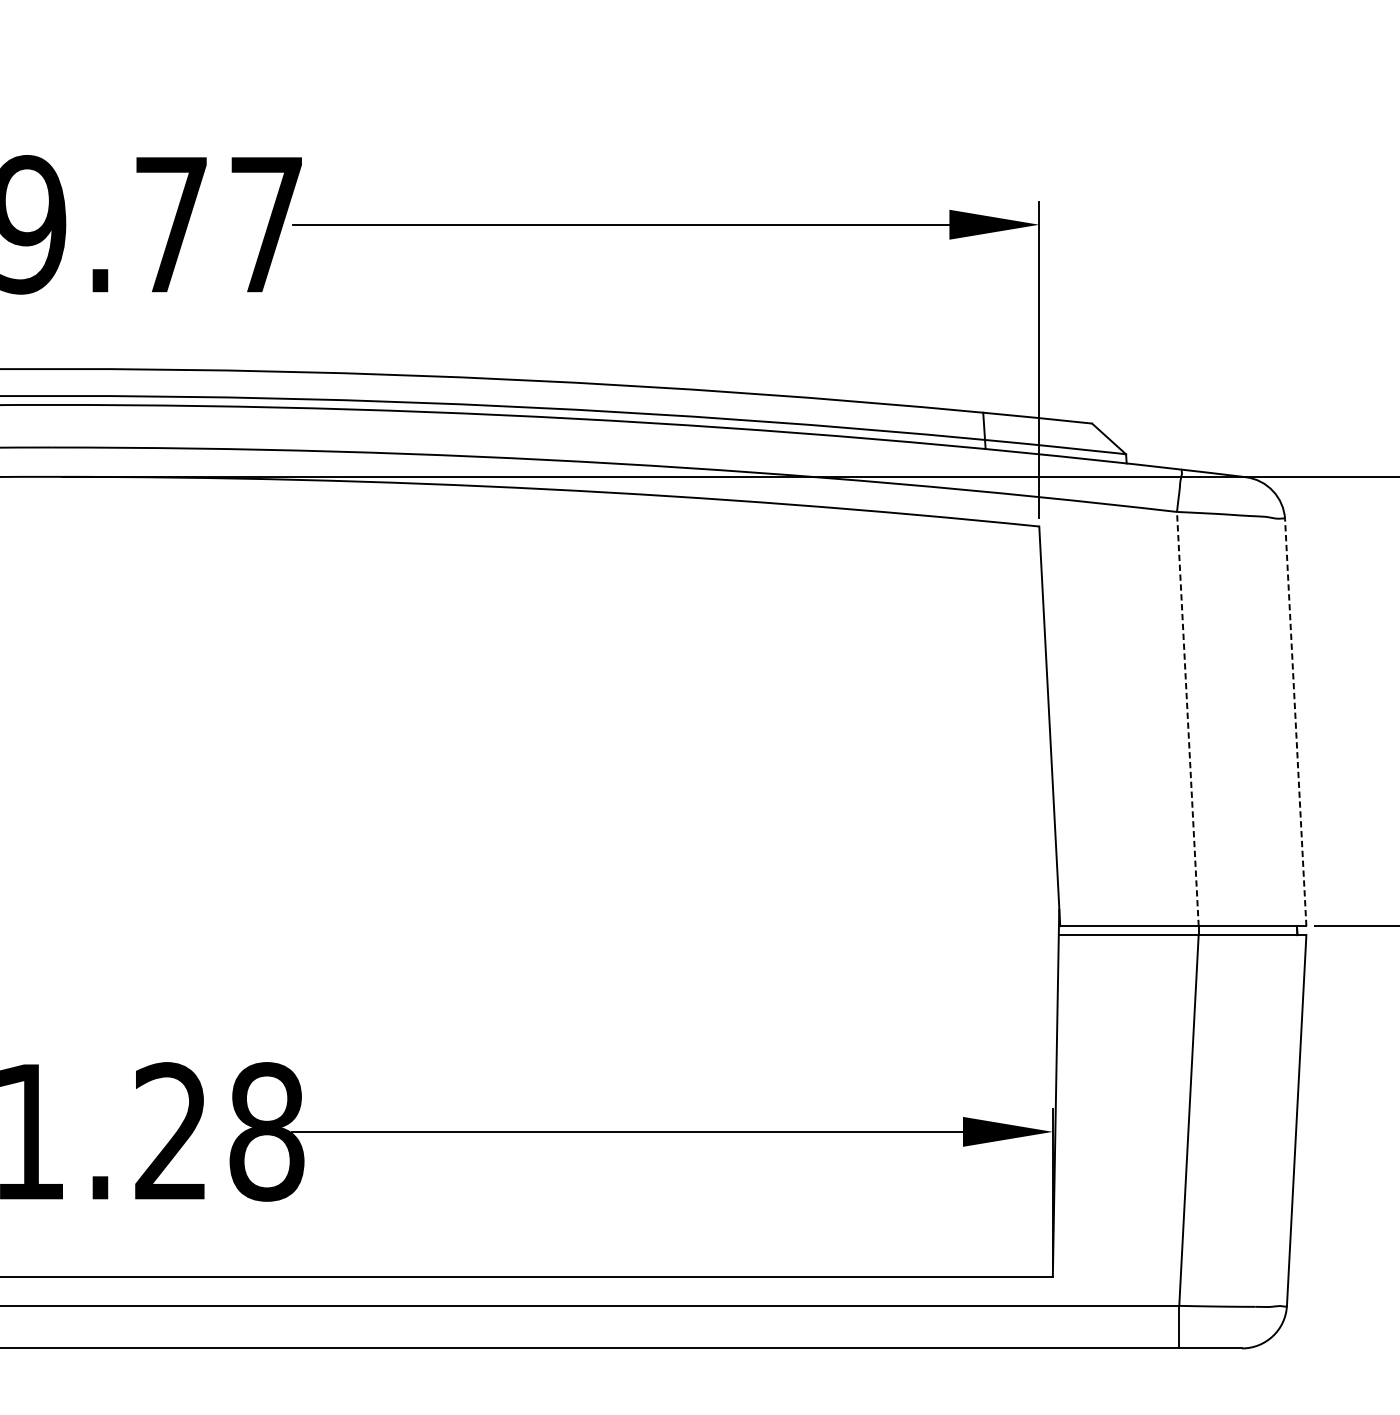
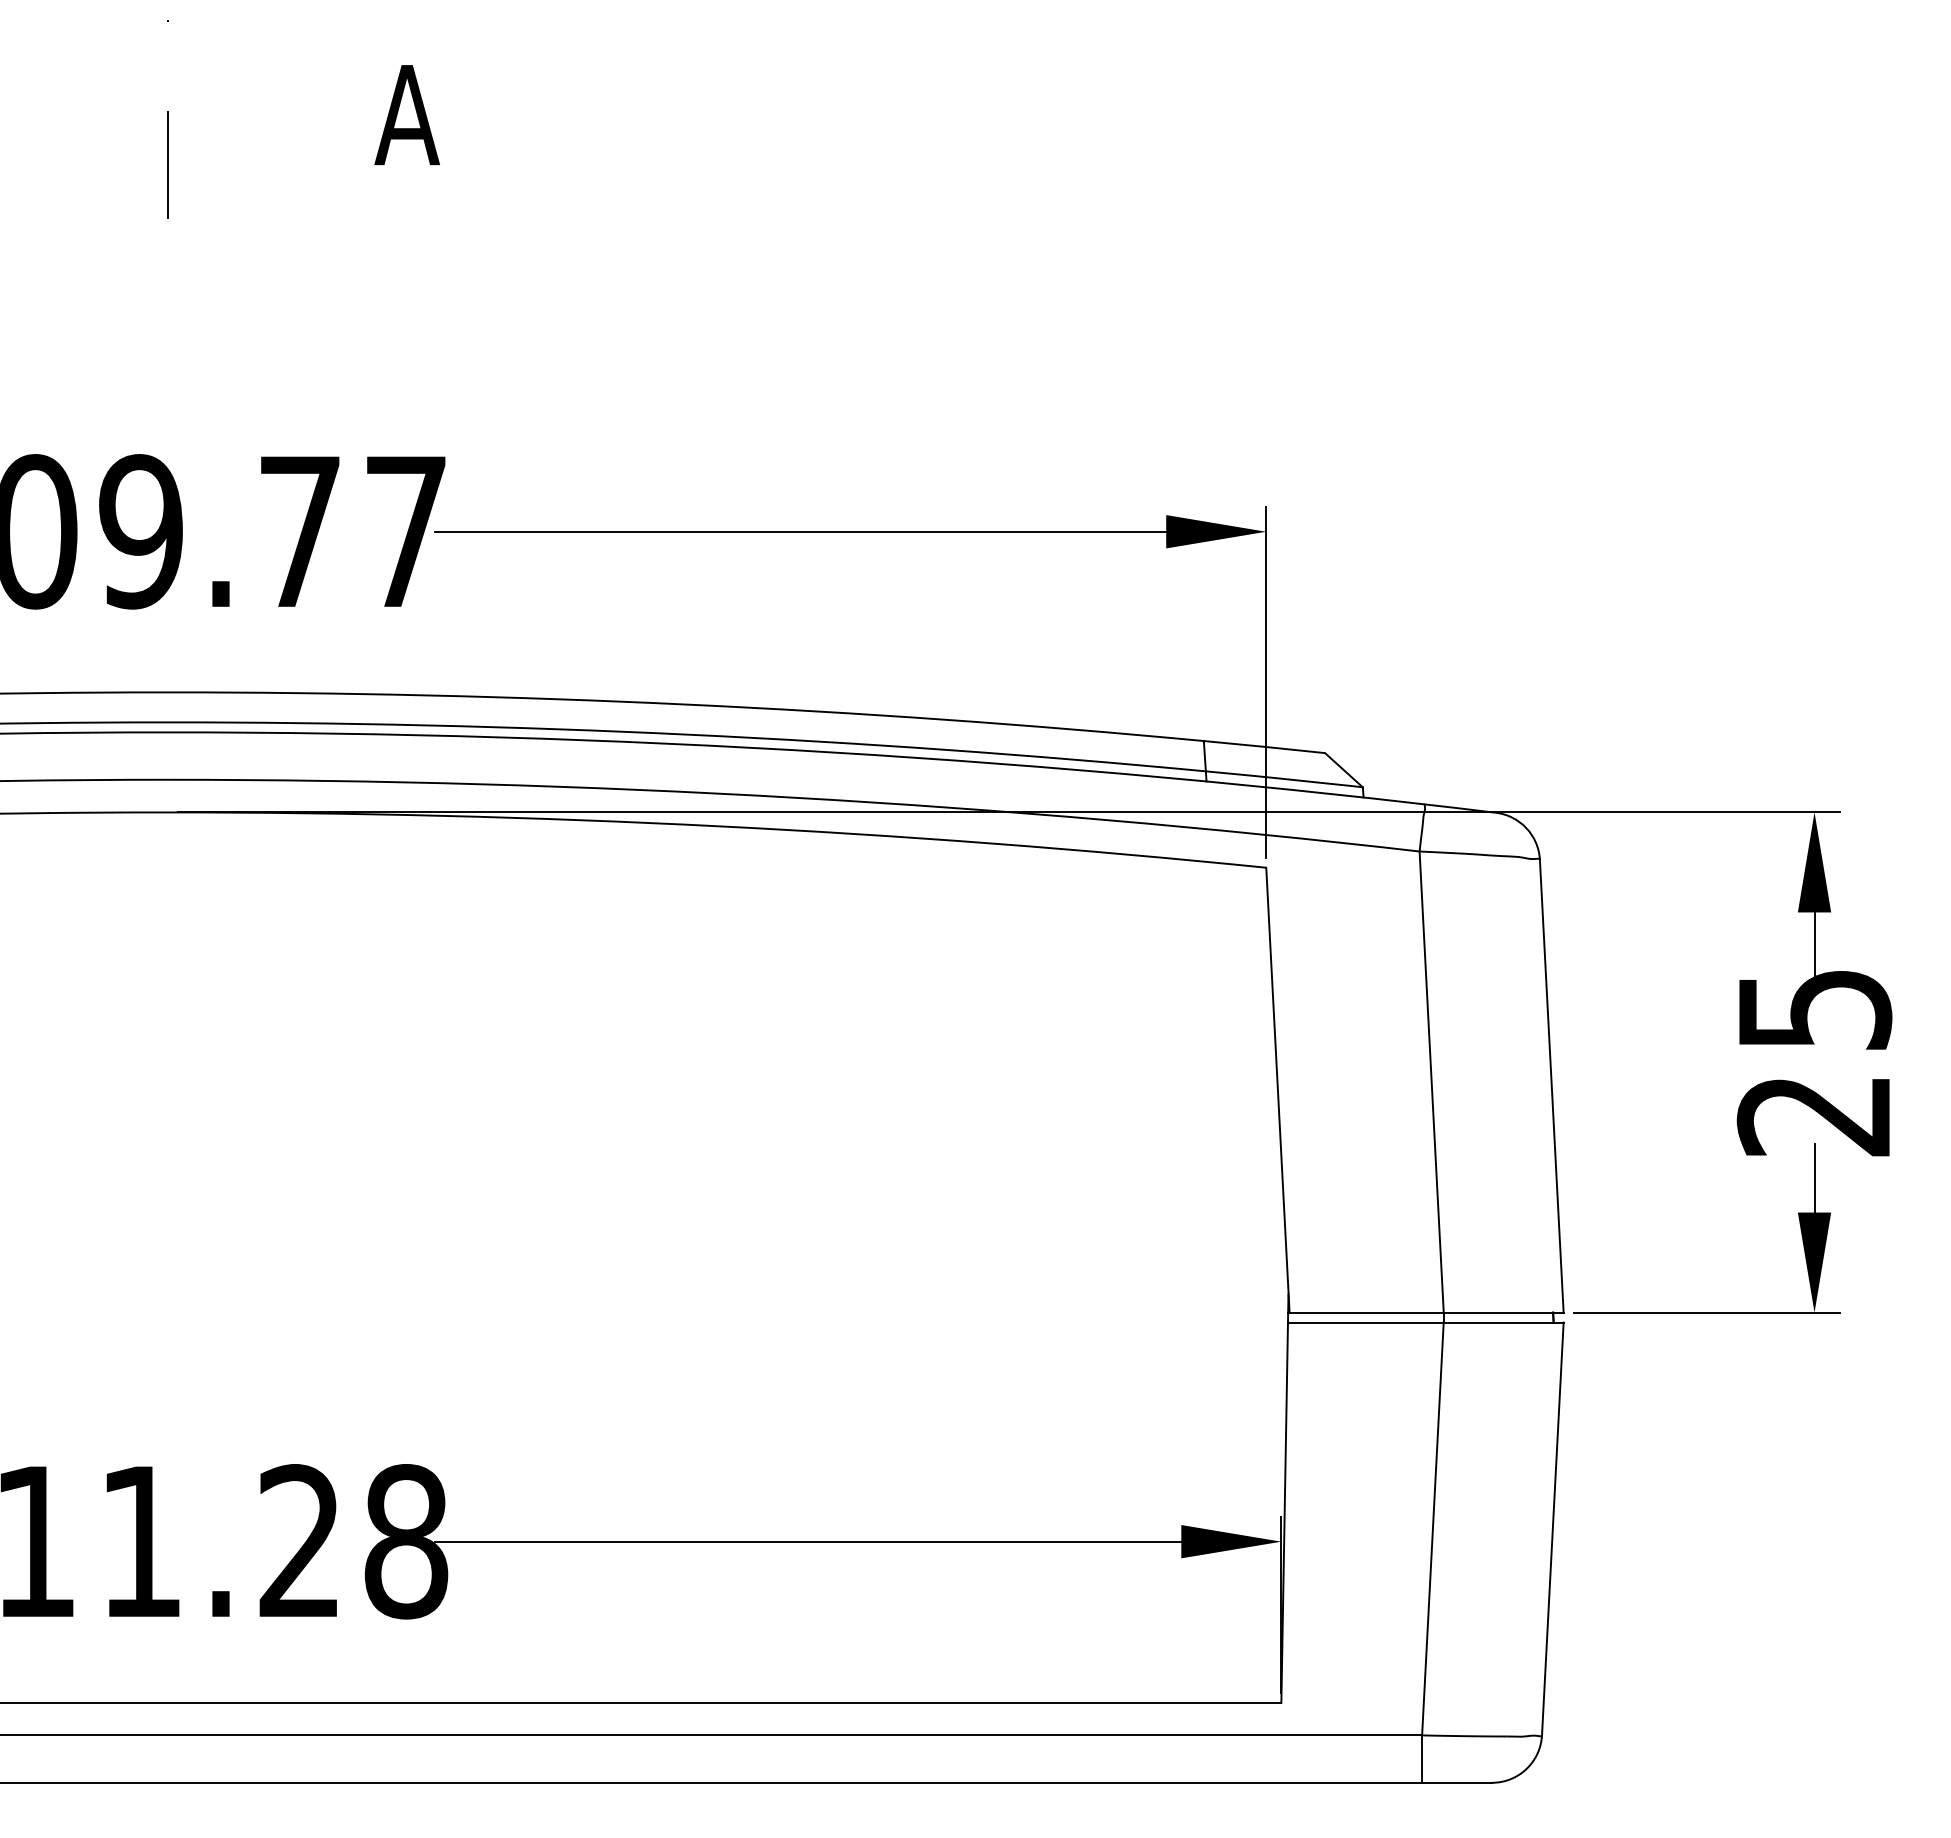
line: (1187, 719) -> (1431, 1082), dashed -> solid
line: (1295, 723) -> (1551, 1086), dashed -> solid

